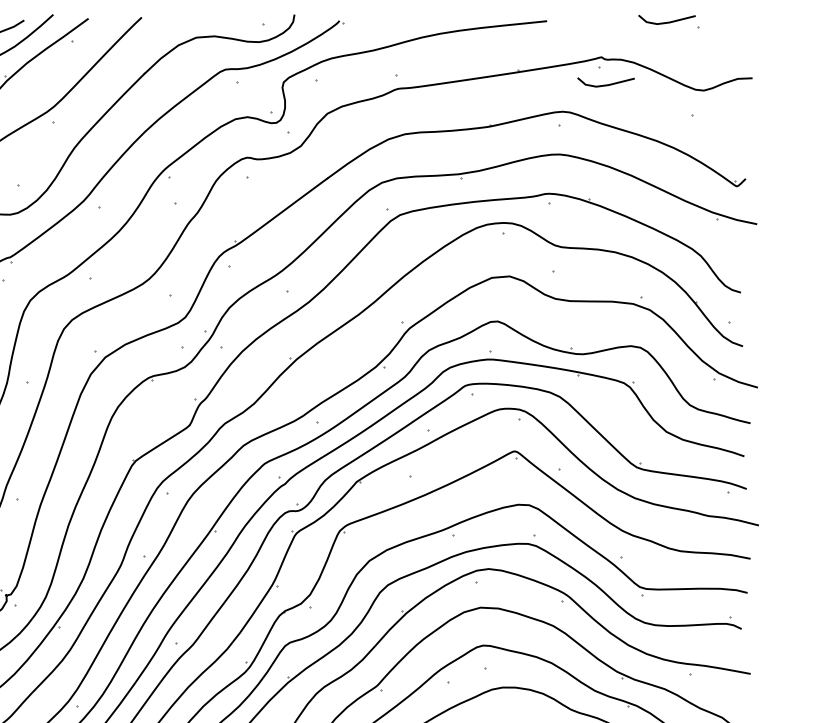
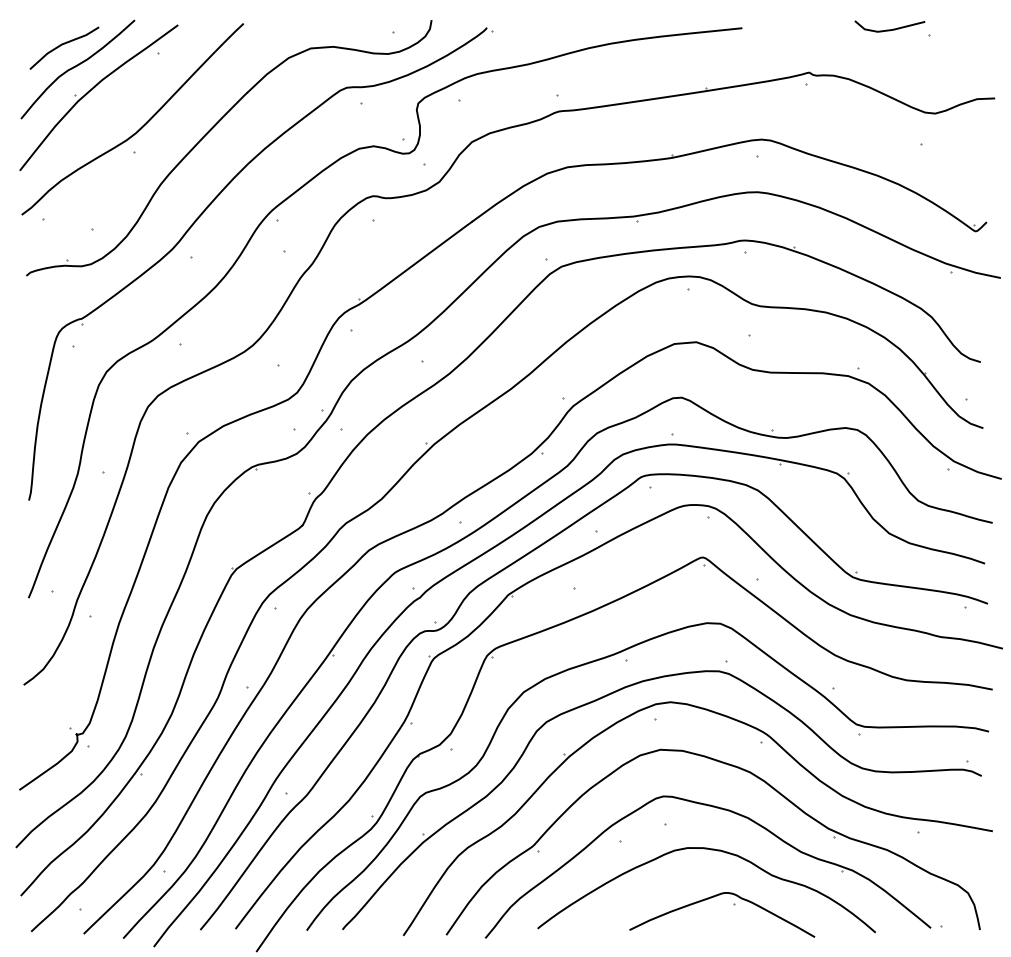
line: (605, 84) -> (814, 106), removed

